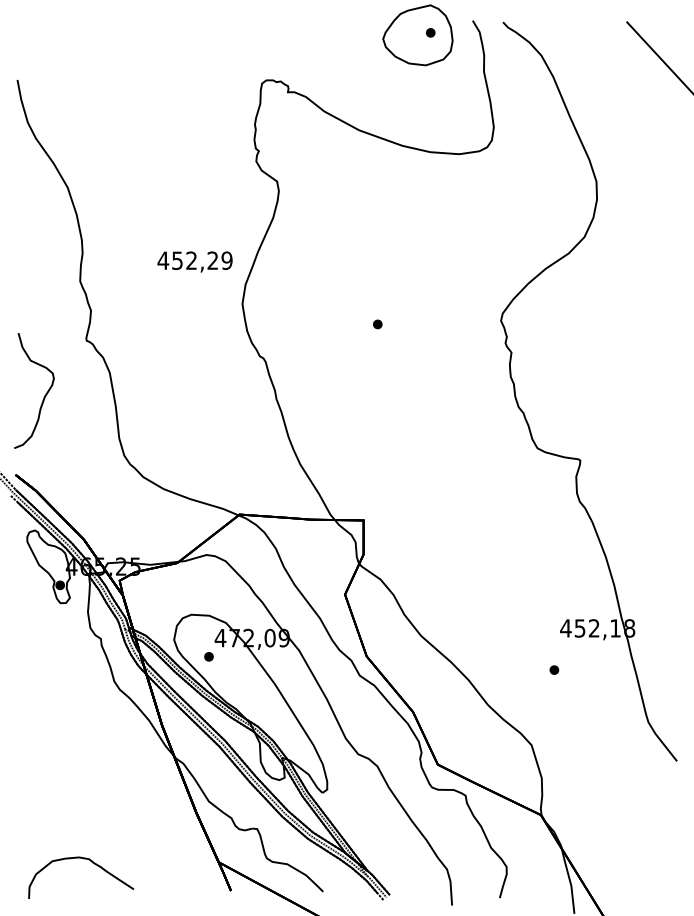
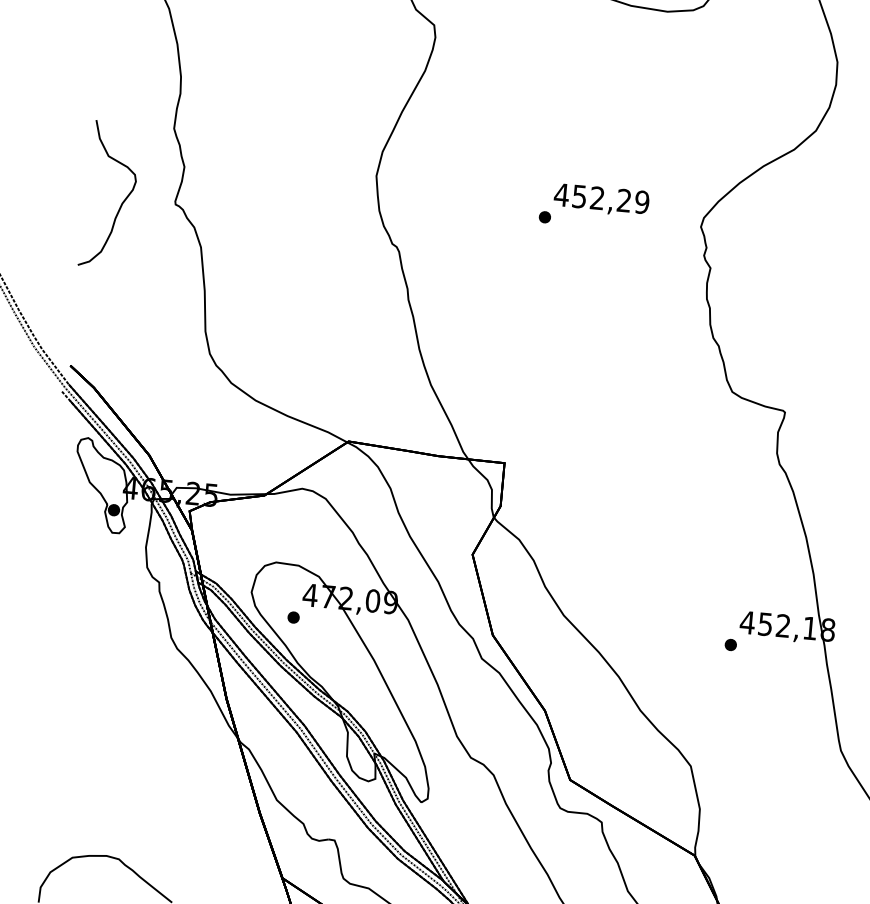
text: (194, 261) -> (600, 199), moved
part: (44, 395) -> (122, 201), moved
part: (554, 669) -> (731, 644), moved

